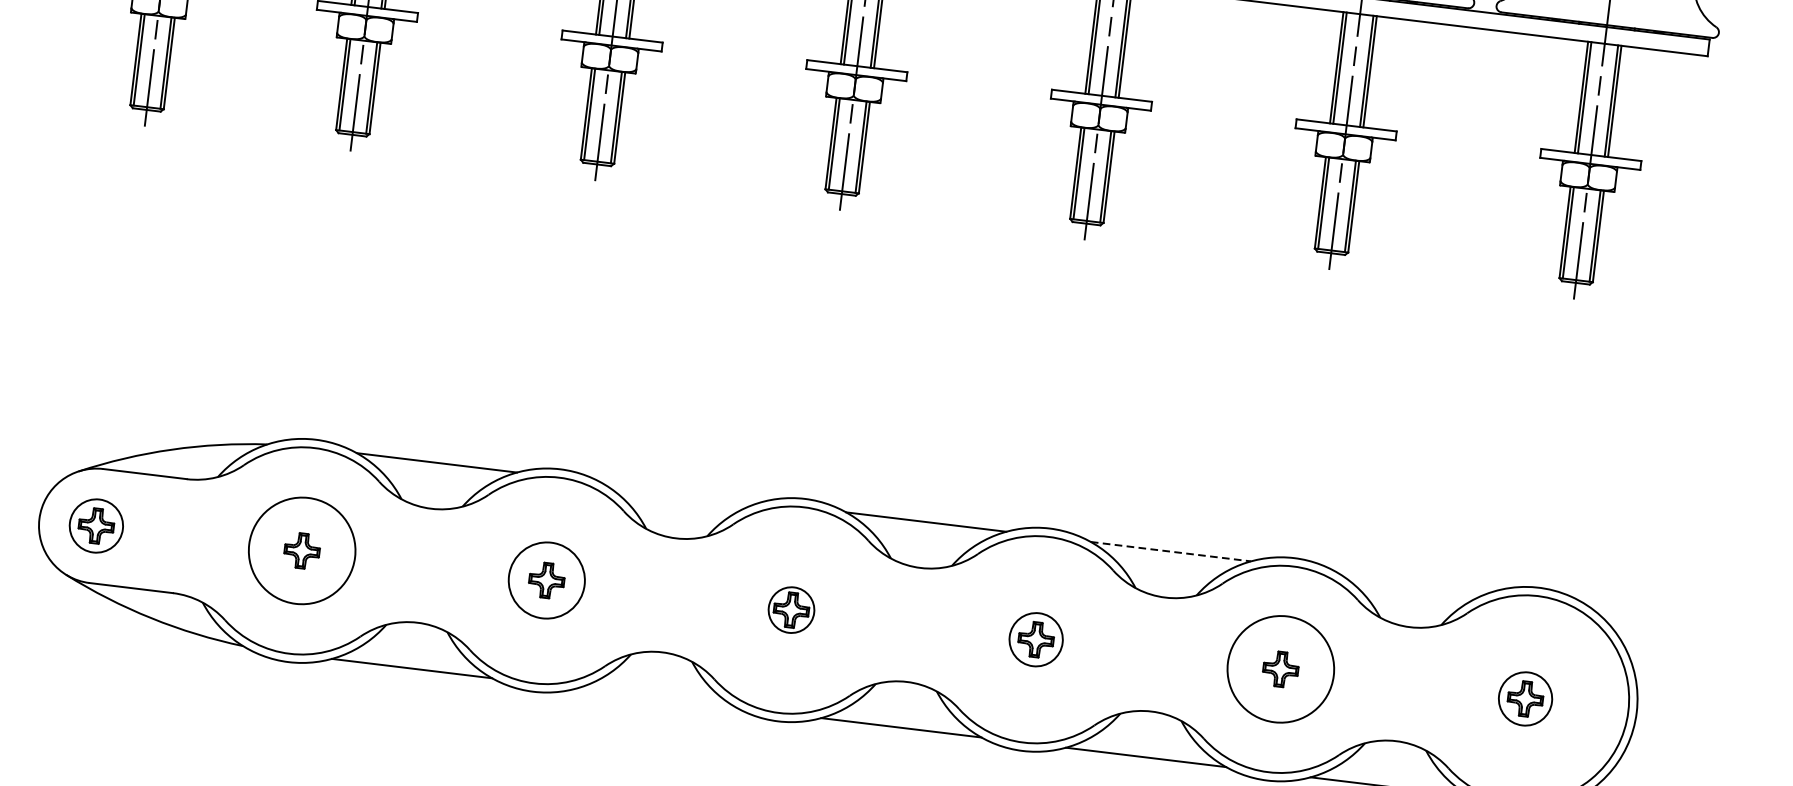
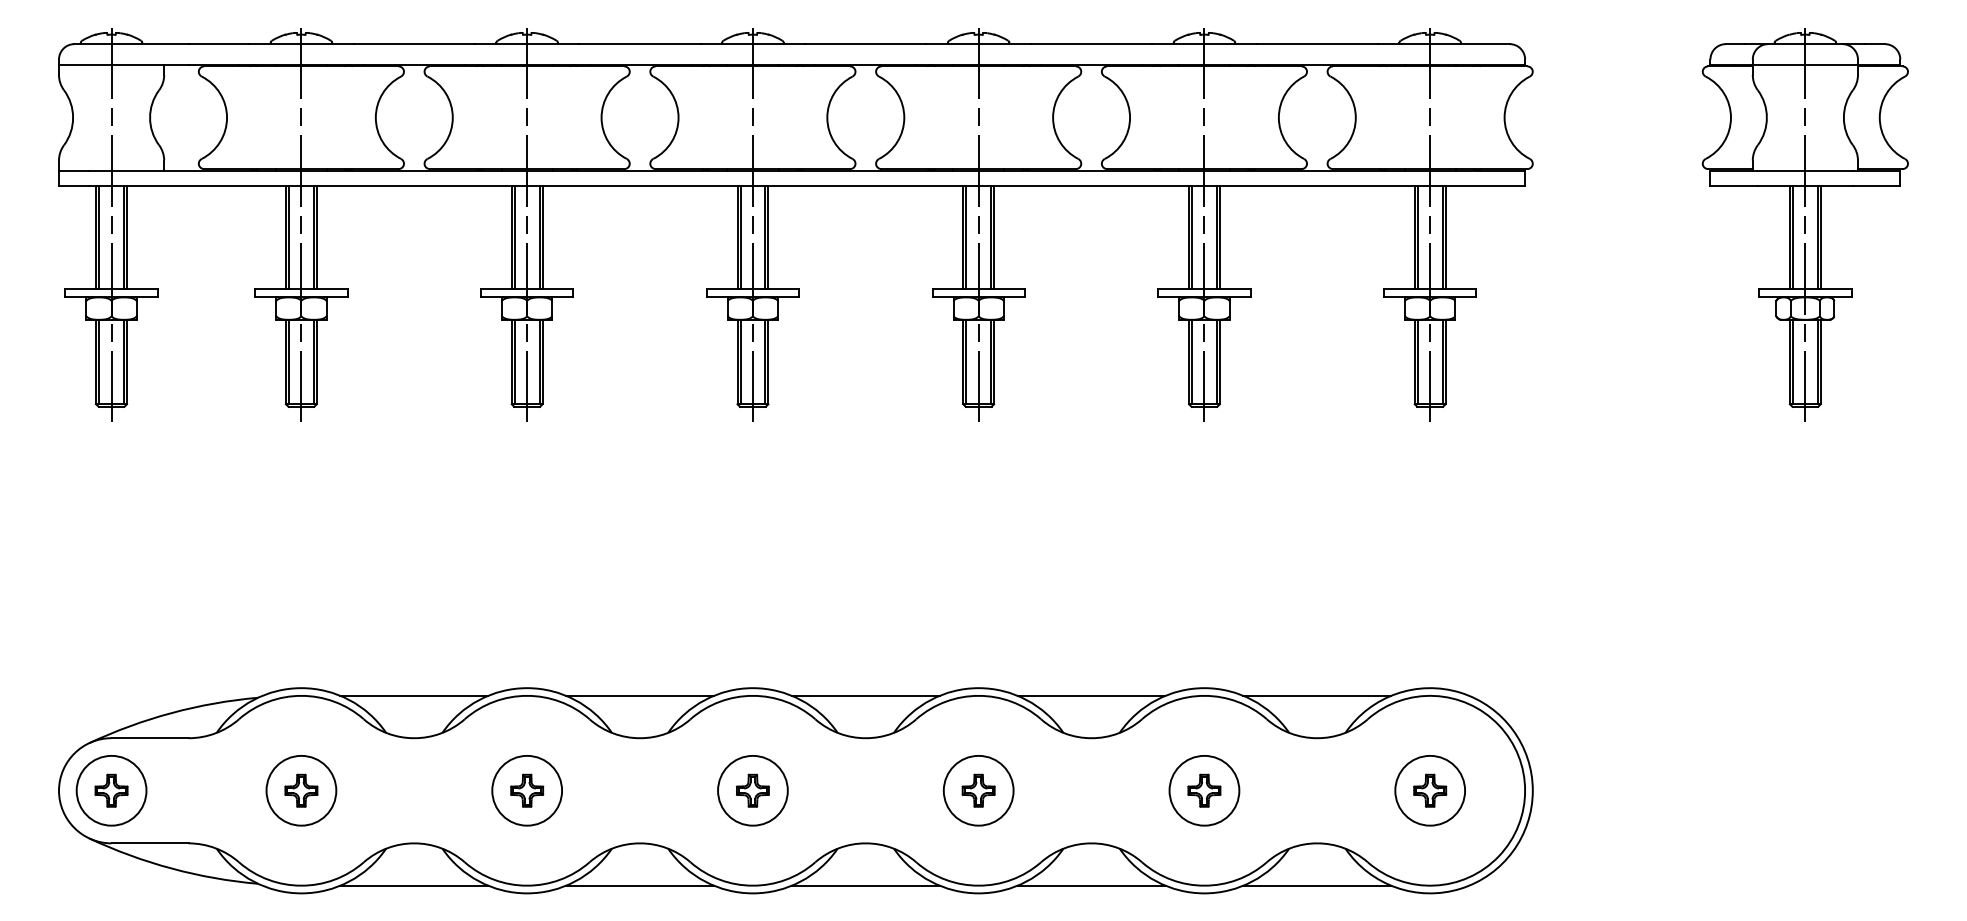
line: (681, 492) -> (639, 695), added
circle: (96, 525) -> (111, 790), size x1.43
circle: (302, 550) -> (301, 790), size x0.71
line: (1170, 551) -> (1091, 695), dashed -> solid
line: (1415, 580) -> (1317, 695), added
circle: (791, 609) -> (752, 790), size x1.67
circle: (1036, 639) -> (978, 790), size x1.43
circle: (1280, 669) -> (1204, 790), size x0.71
line: (656, 697) -> (639, 885), added
circle: (1525, 698) -> (1430, 790), size x1.43

